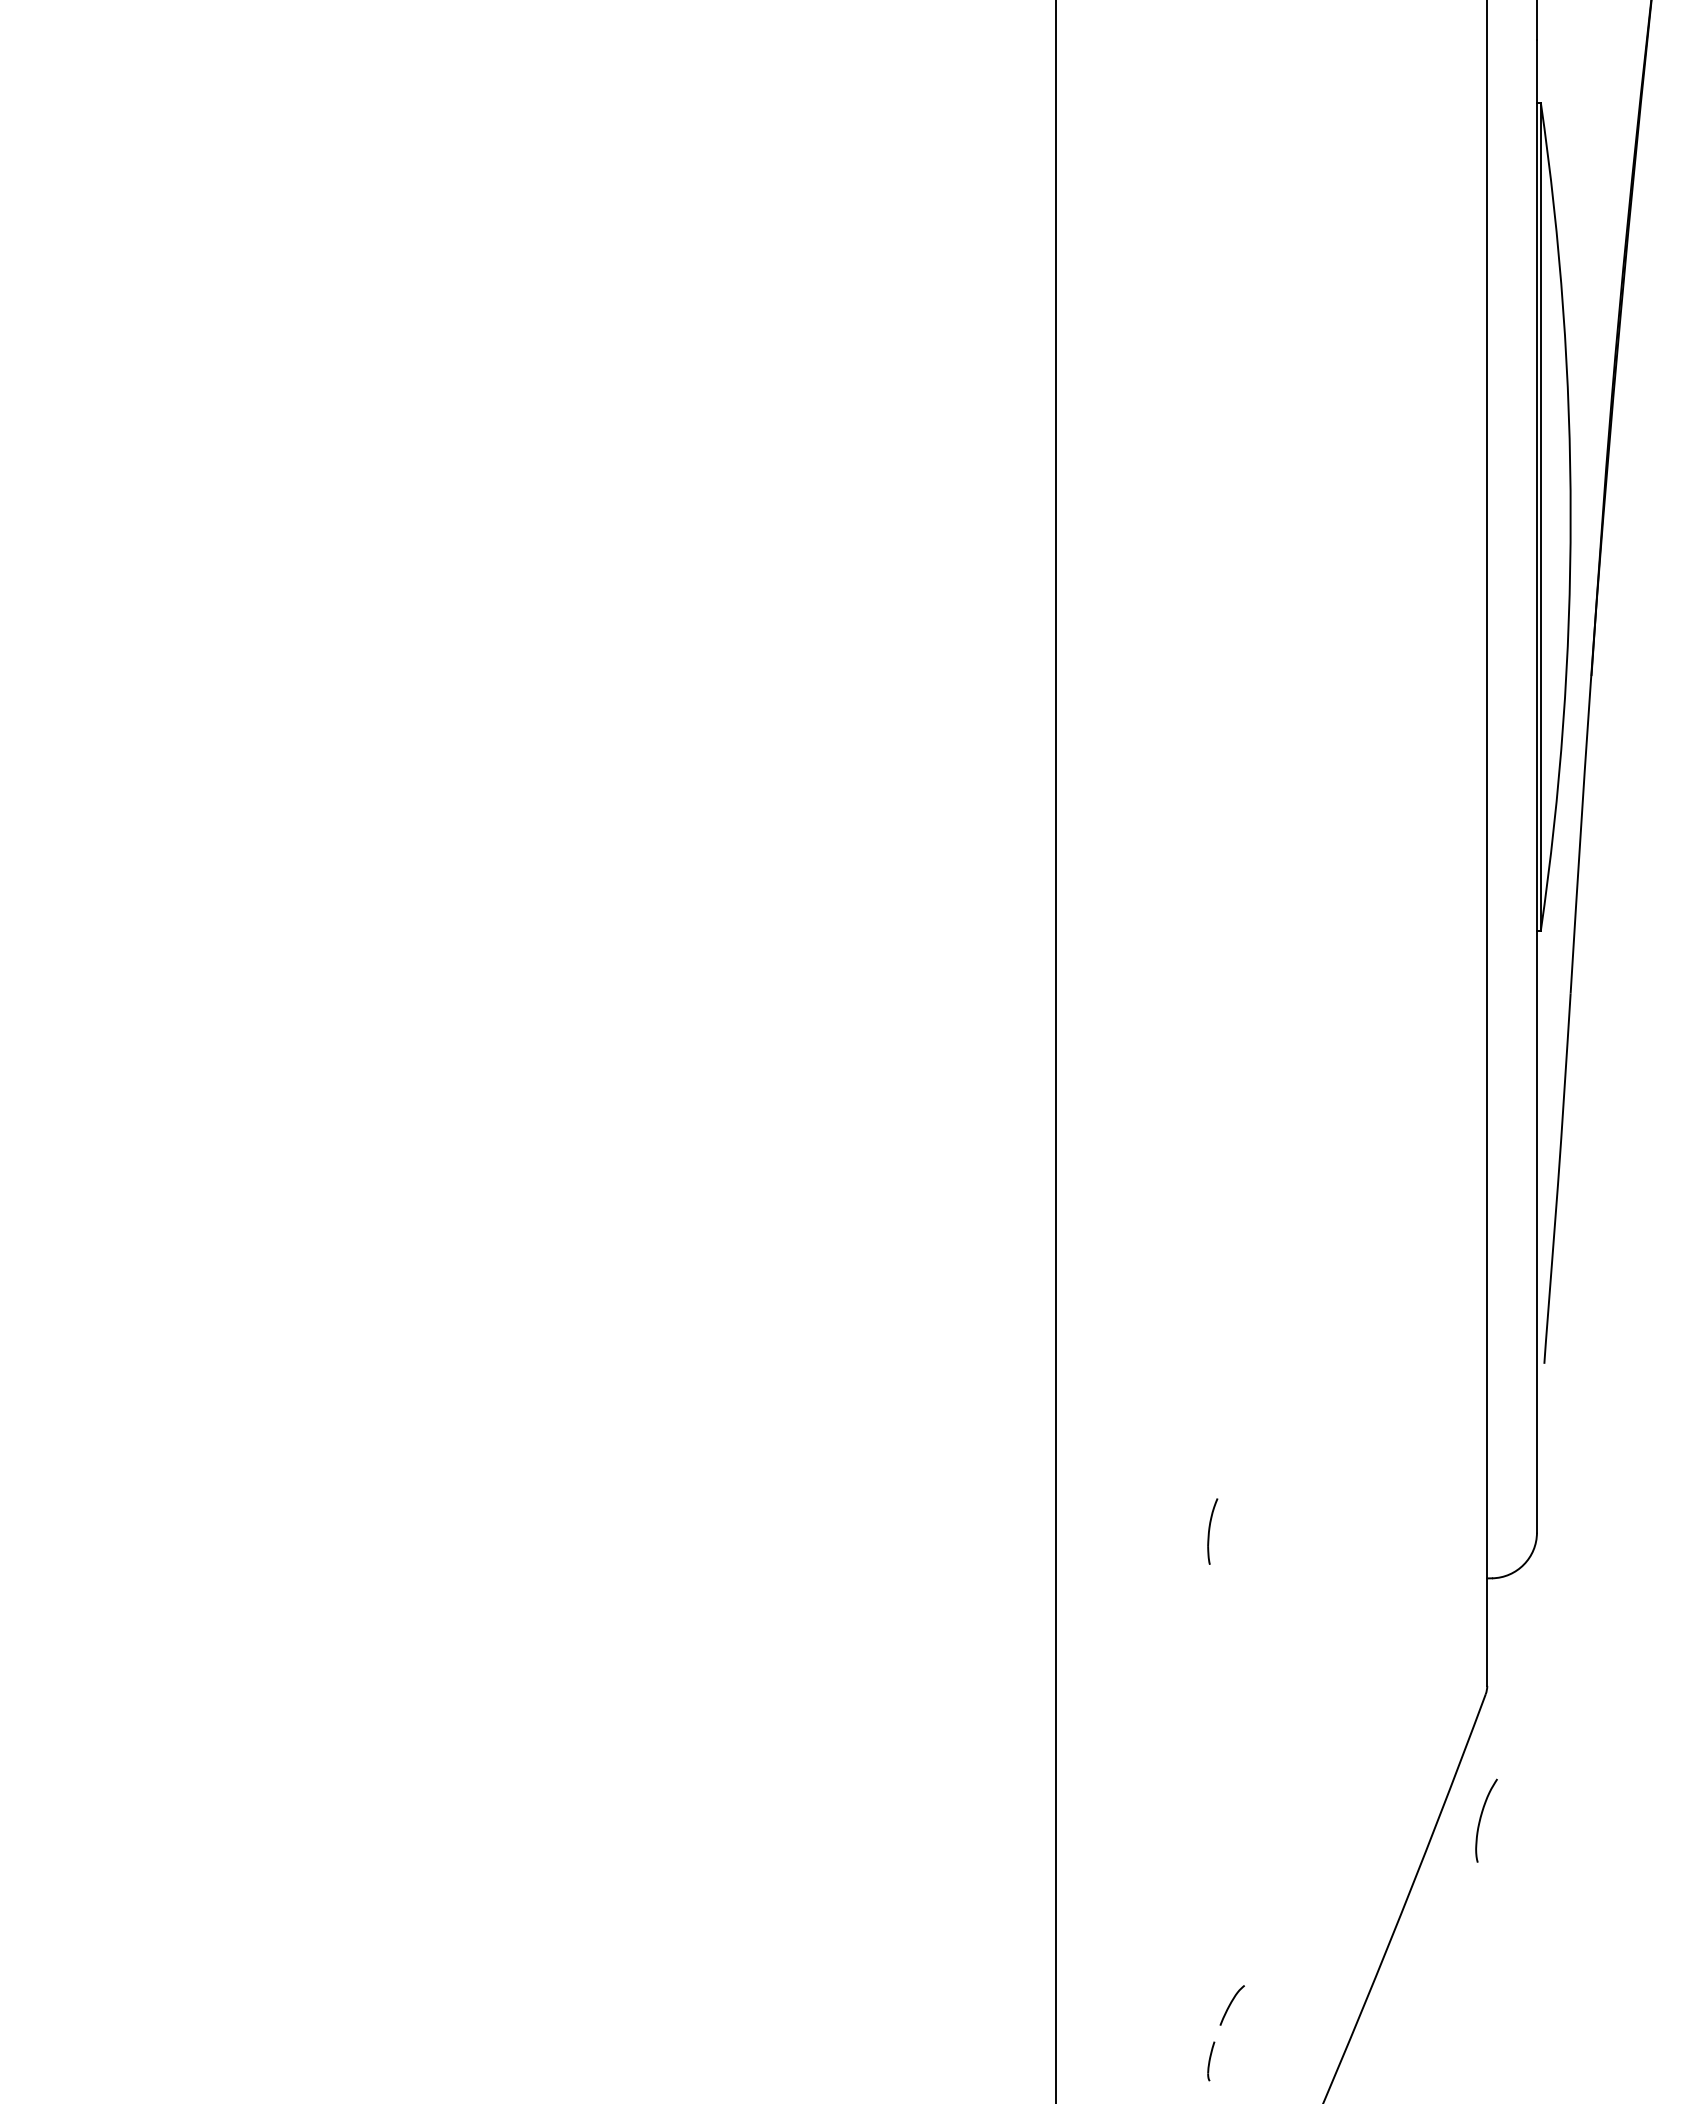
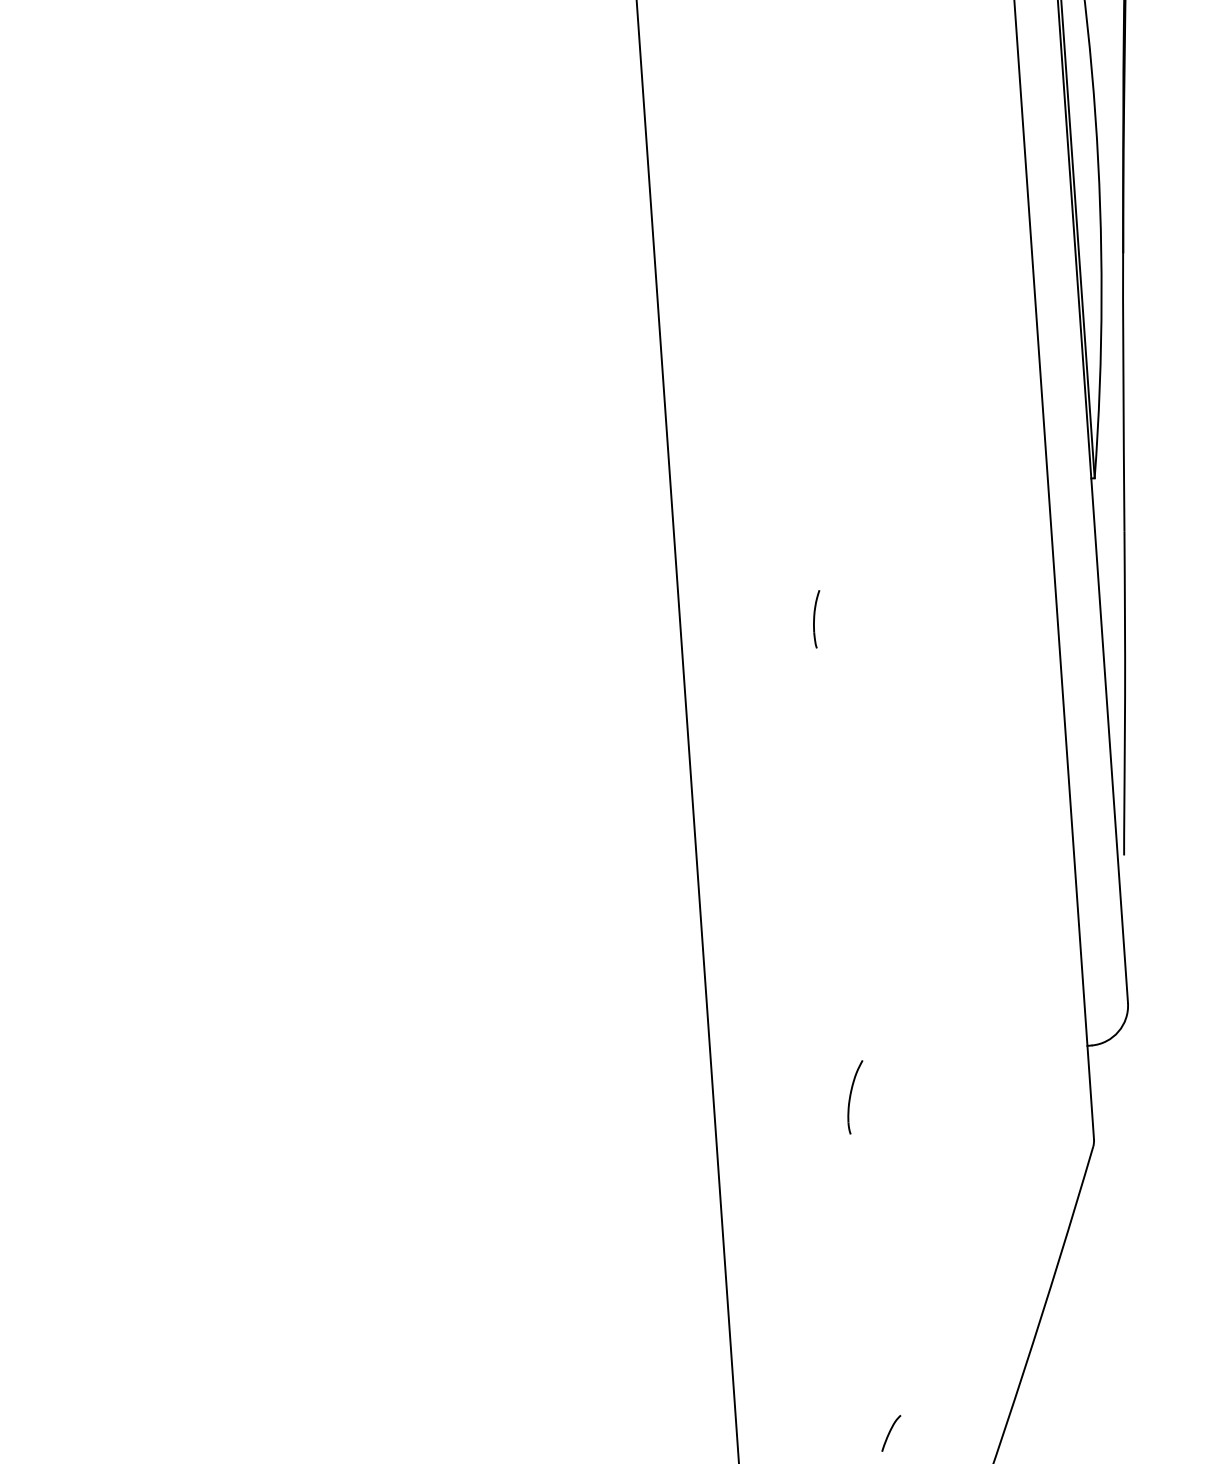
part: (1212, 1531) -> (817, 619), moved
part: (1486, 1820) -> (855, 1097), moved

